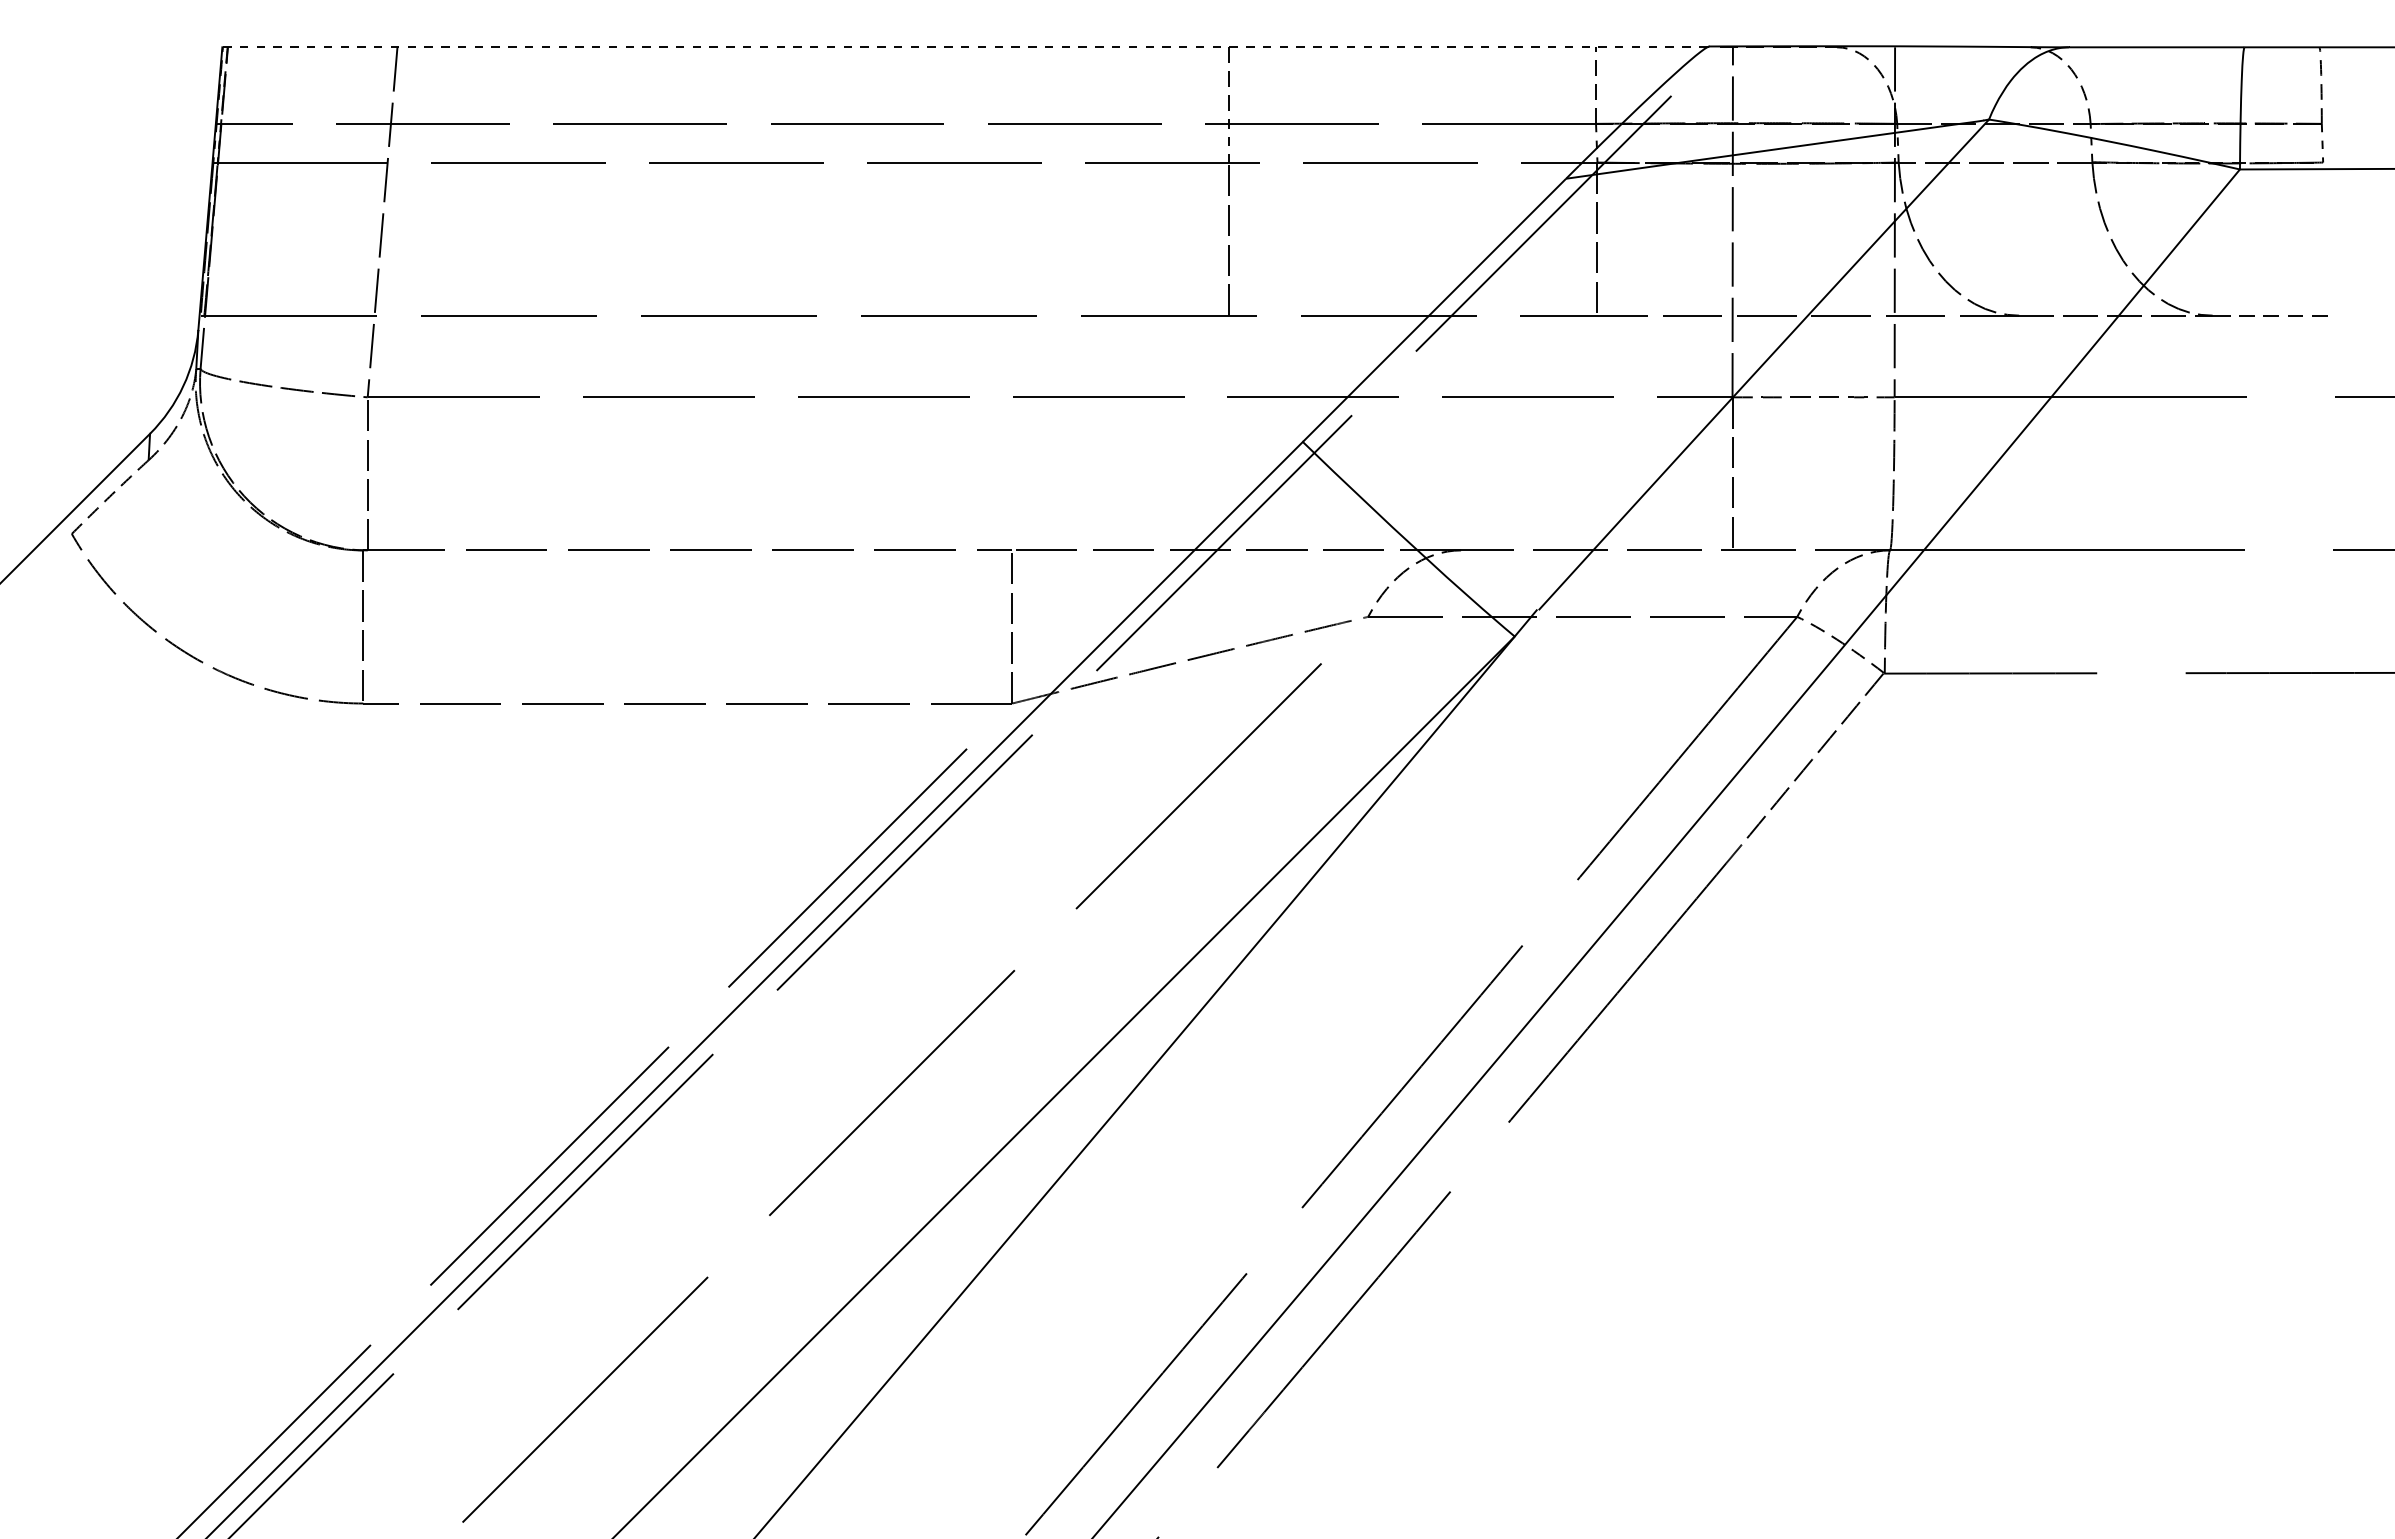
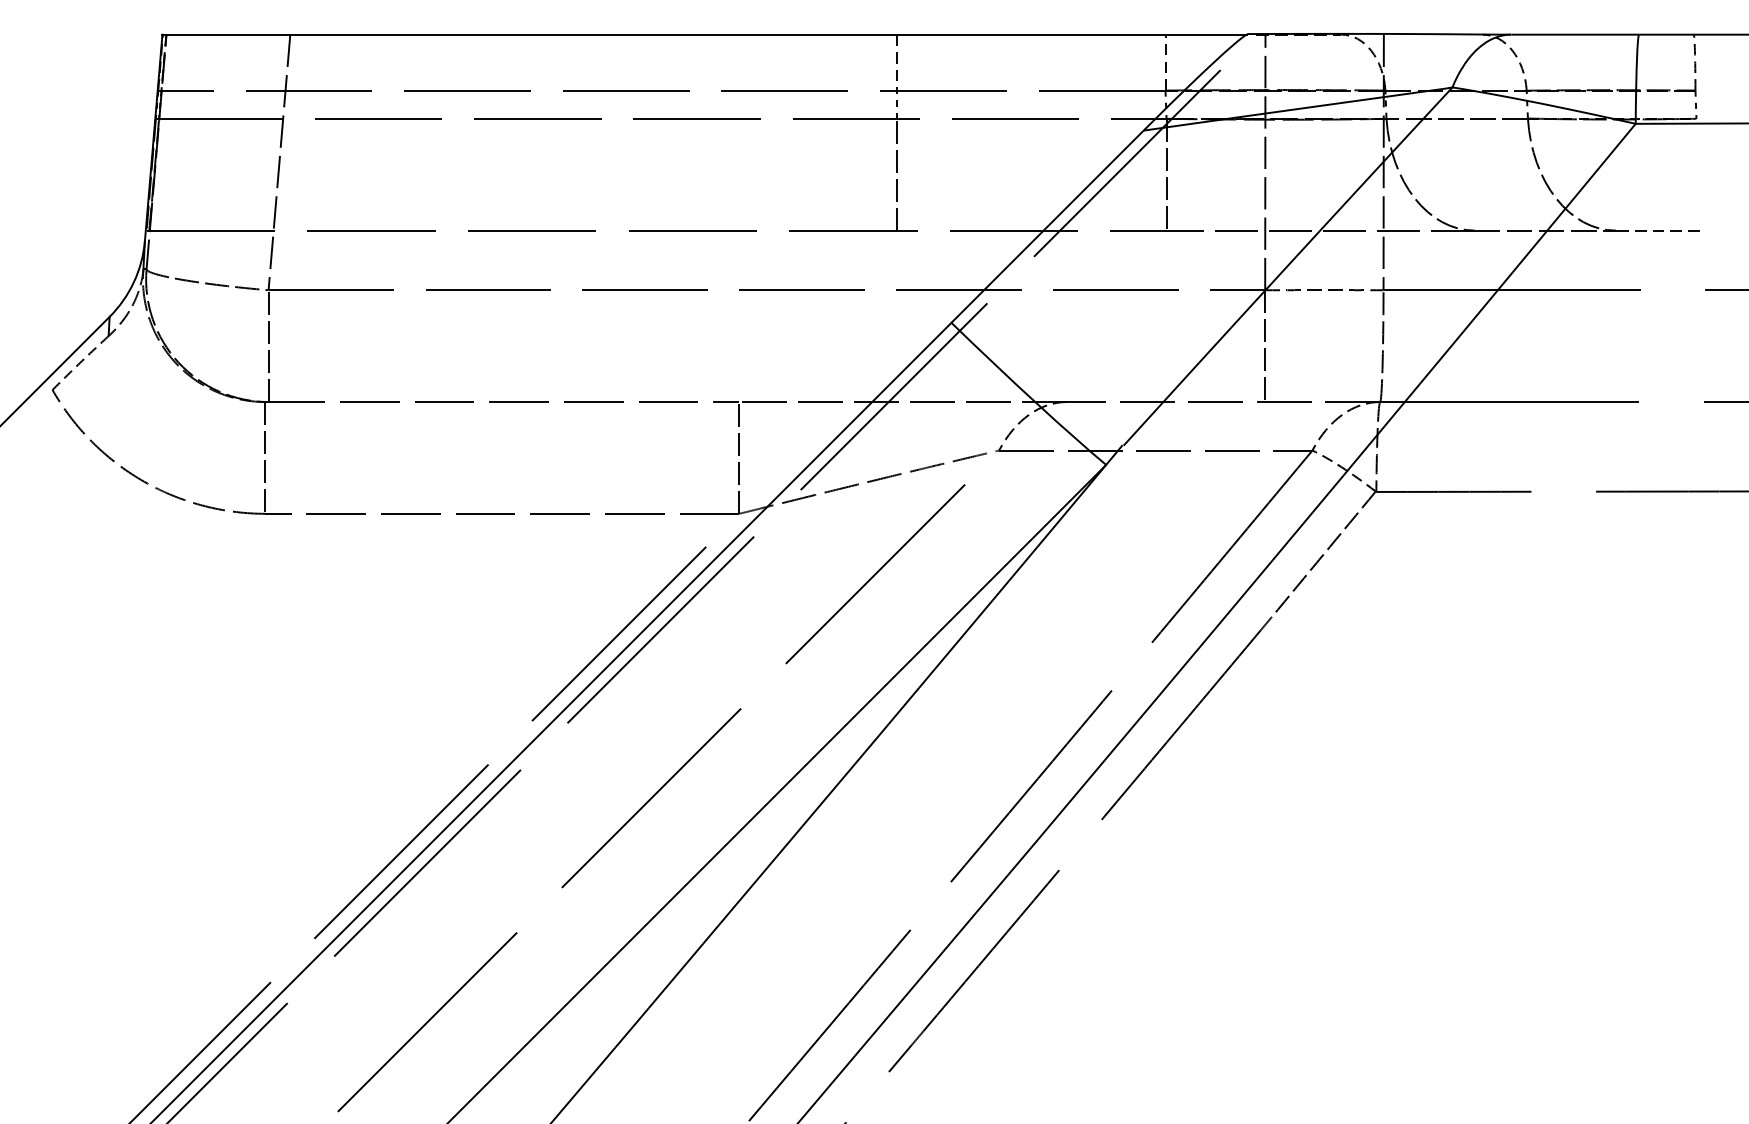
line: (964, 47) -> (704, 34), dashed -> solid

